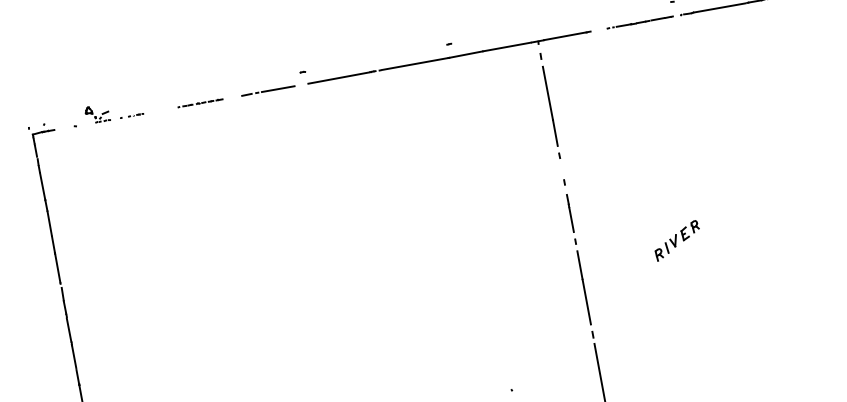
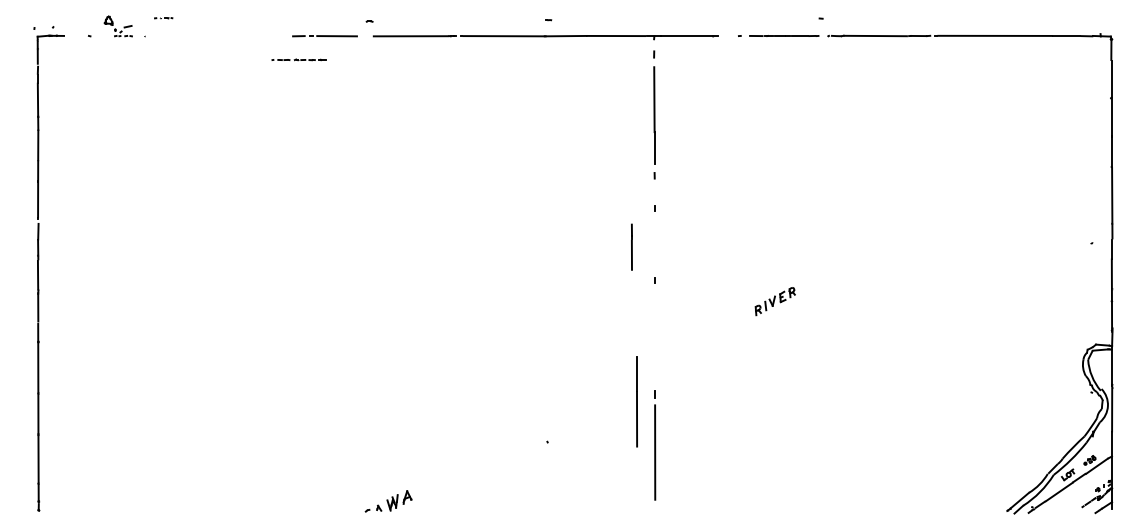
part: (199, 102) -> (298, 59), moved
part: (135, 115) -> (163, 18), moved
line: (569, 212) -> (631, 246), moved
part: (677, 240) -> (775, 301), size x0.7
line: (583, 287) -> (636, 401), moved

